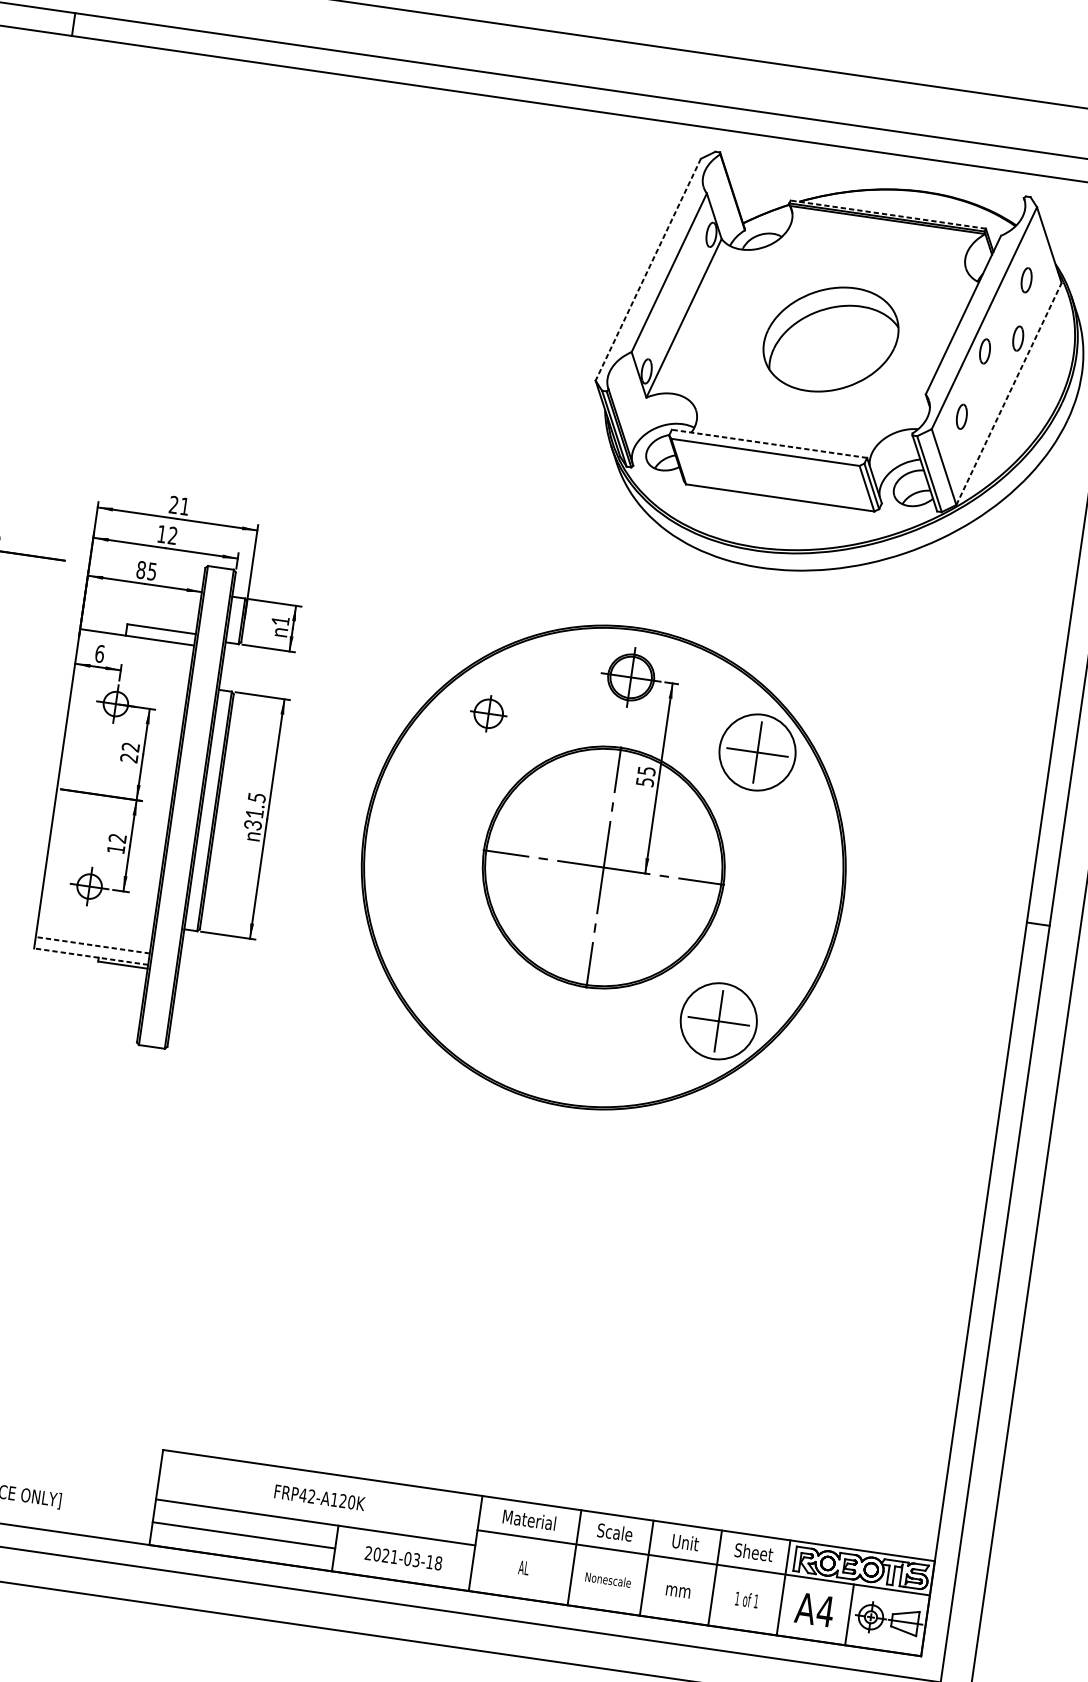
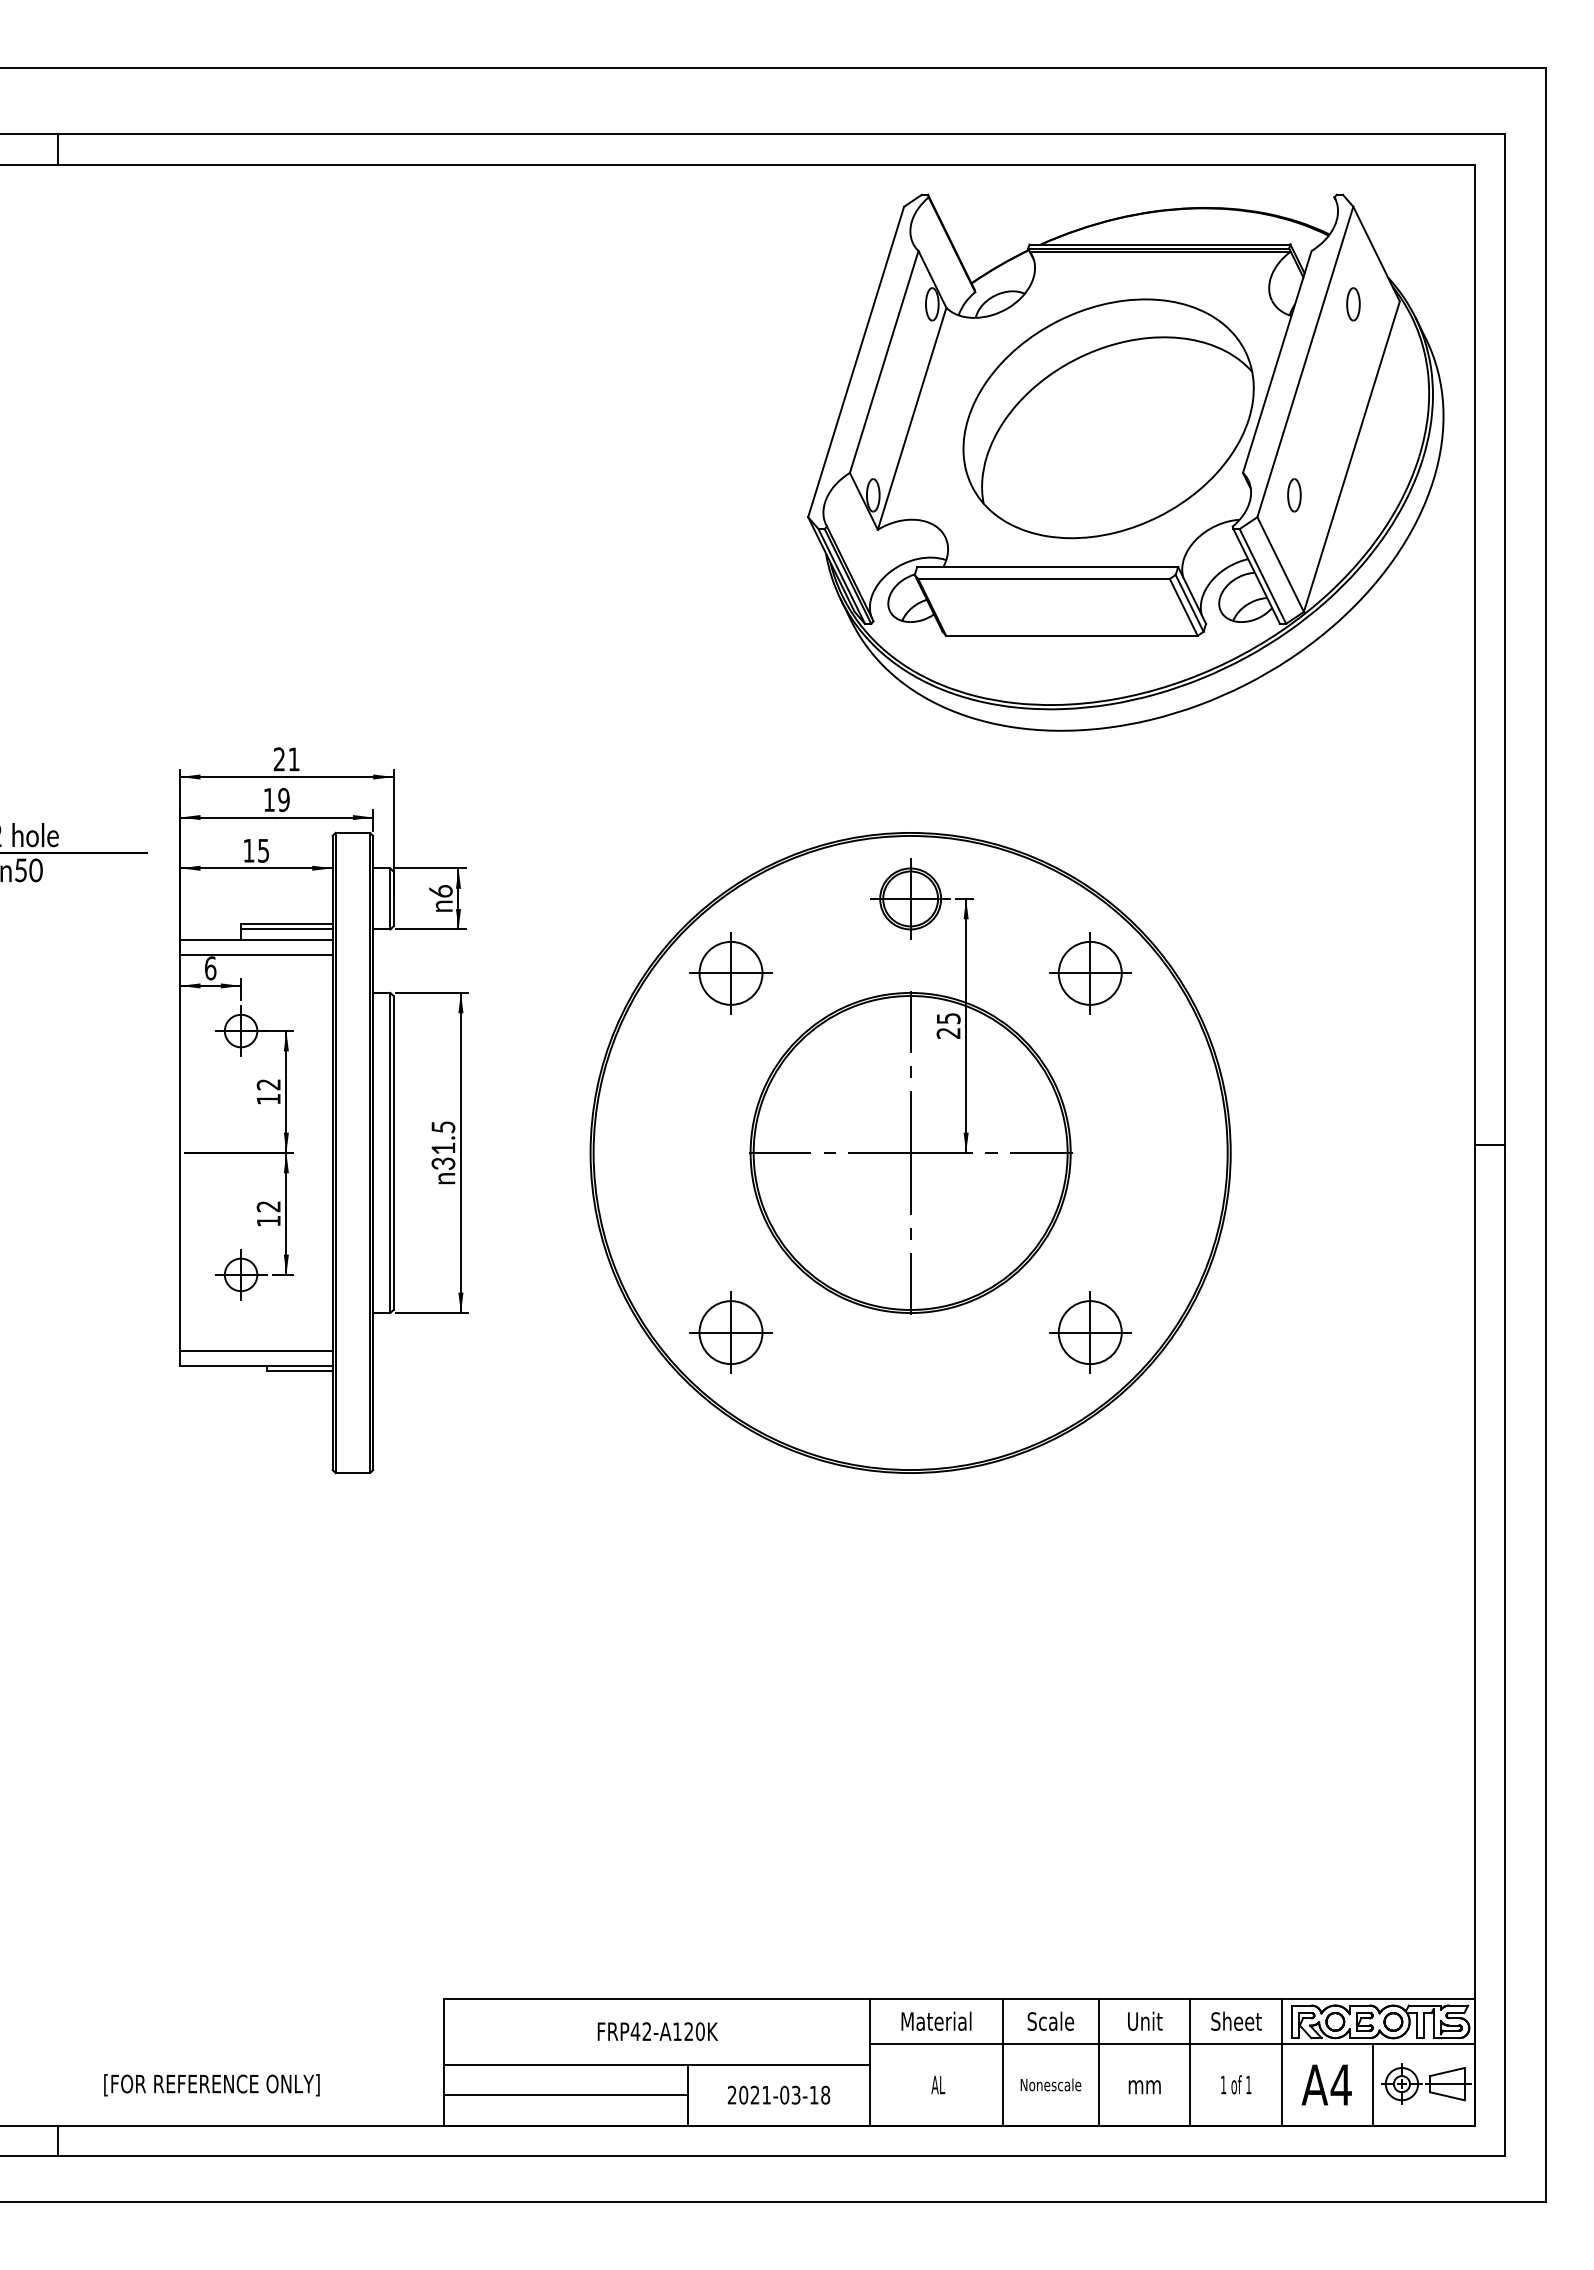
line: (887, 214) -> (1159, 244), dashed -> solid
line: (647, 270) -> (855, 362), dashed -> solid
part: (1018, 338) -> (1353, 382), removed
part: (831, 339) -> (1108, 418), size x1.67
part: (985, 351) -> (1312, 405), removed
line: (1009, 394) -> (1352, 456), dashed -> solid
line: (769, 444) -> (1047, 567), dashed -> solid
text: (172, 536) -> (283, 800), 12 -> 19
text: (140, 569) -> (248, 850), 85 -> 15
text: (280, 621) -> (440, 891), 1 -> 6
line: (160, 633) -> (286, 929), added
line: (135, 648) -> (256, 954), added
part: (488, 713) -> (730, 973), size x1.67
circle: (757, 751) -> (1089, 972), size x0.62
text: (129, 758) -> (268, 1099), 22 -> 12
text: (644, 782) -> (948, 1033), 55 -> 25
line: (92, 945) -> (255, 1351), dashed -> solid
line: (90, 956) -> (255, 1366), dashed -> solid
part: (449, 982) -> (730, 1332), added
circle: (718, 1021) -> (1089, 1332), size x0.62

